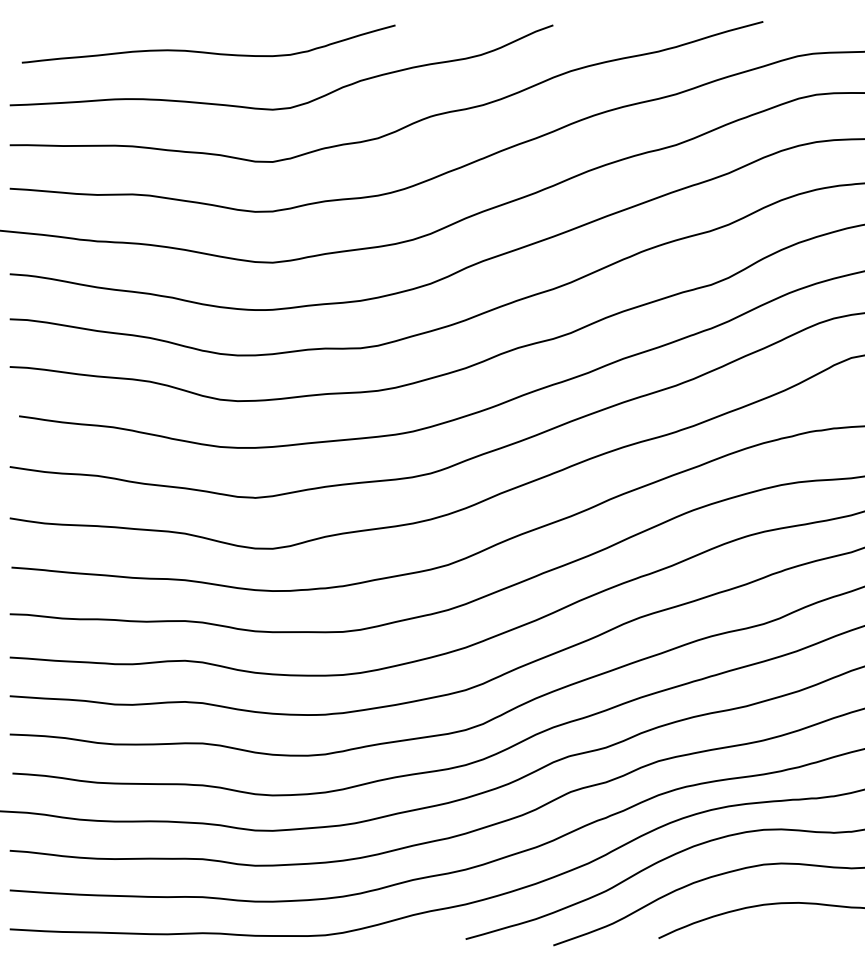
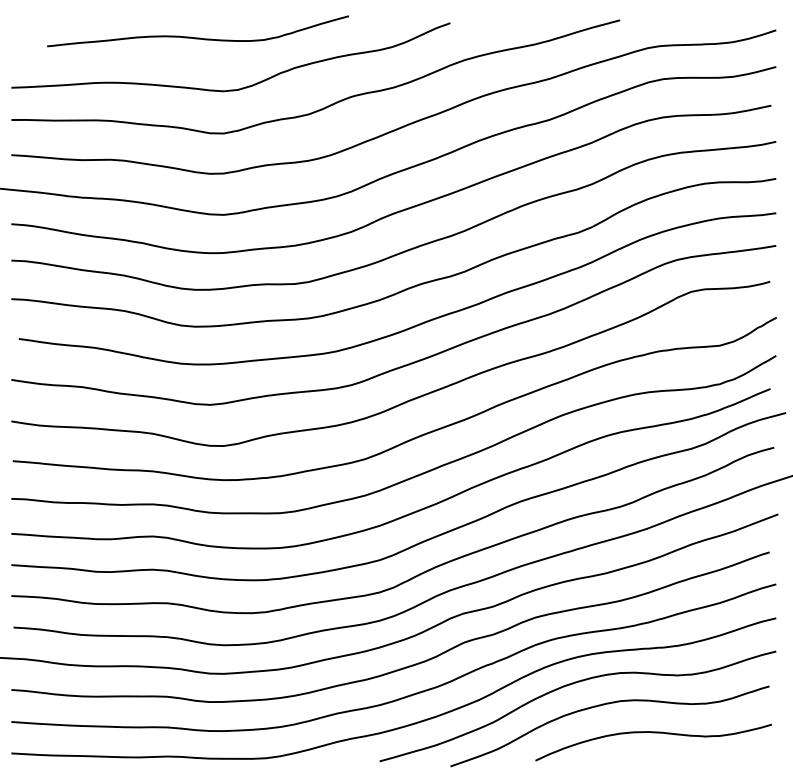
curve: (207, 51) -> (197, 37), moved

